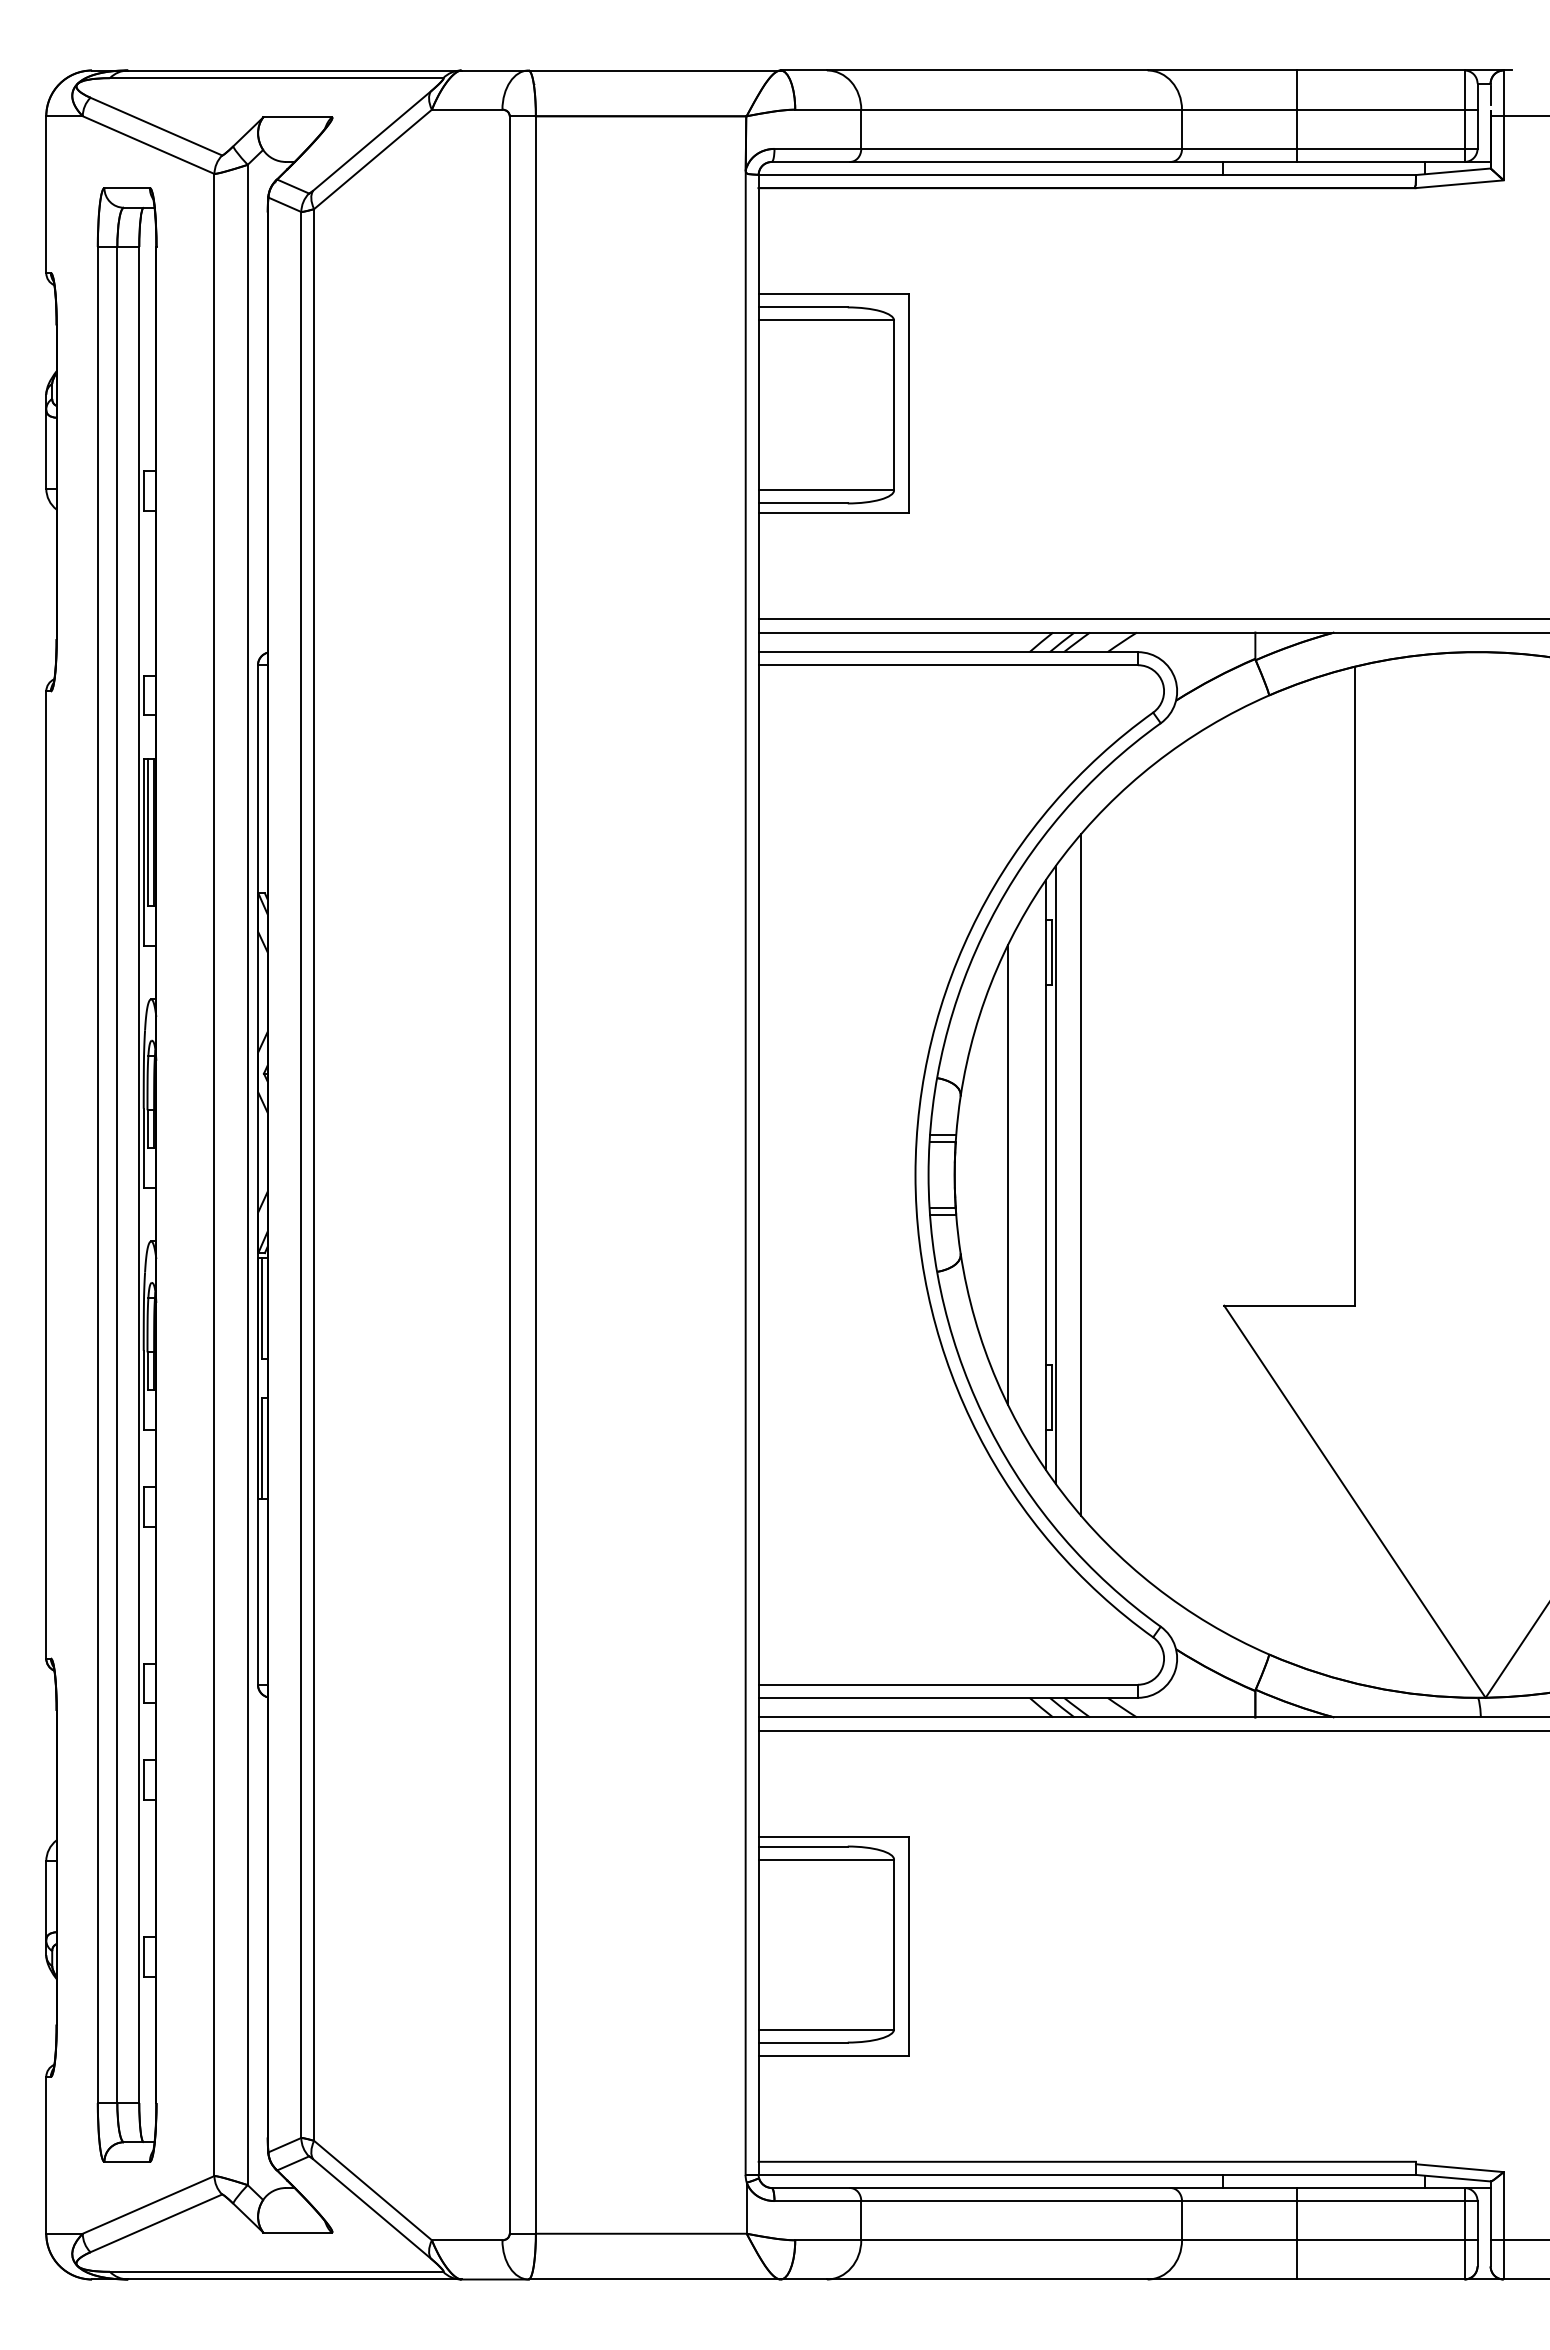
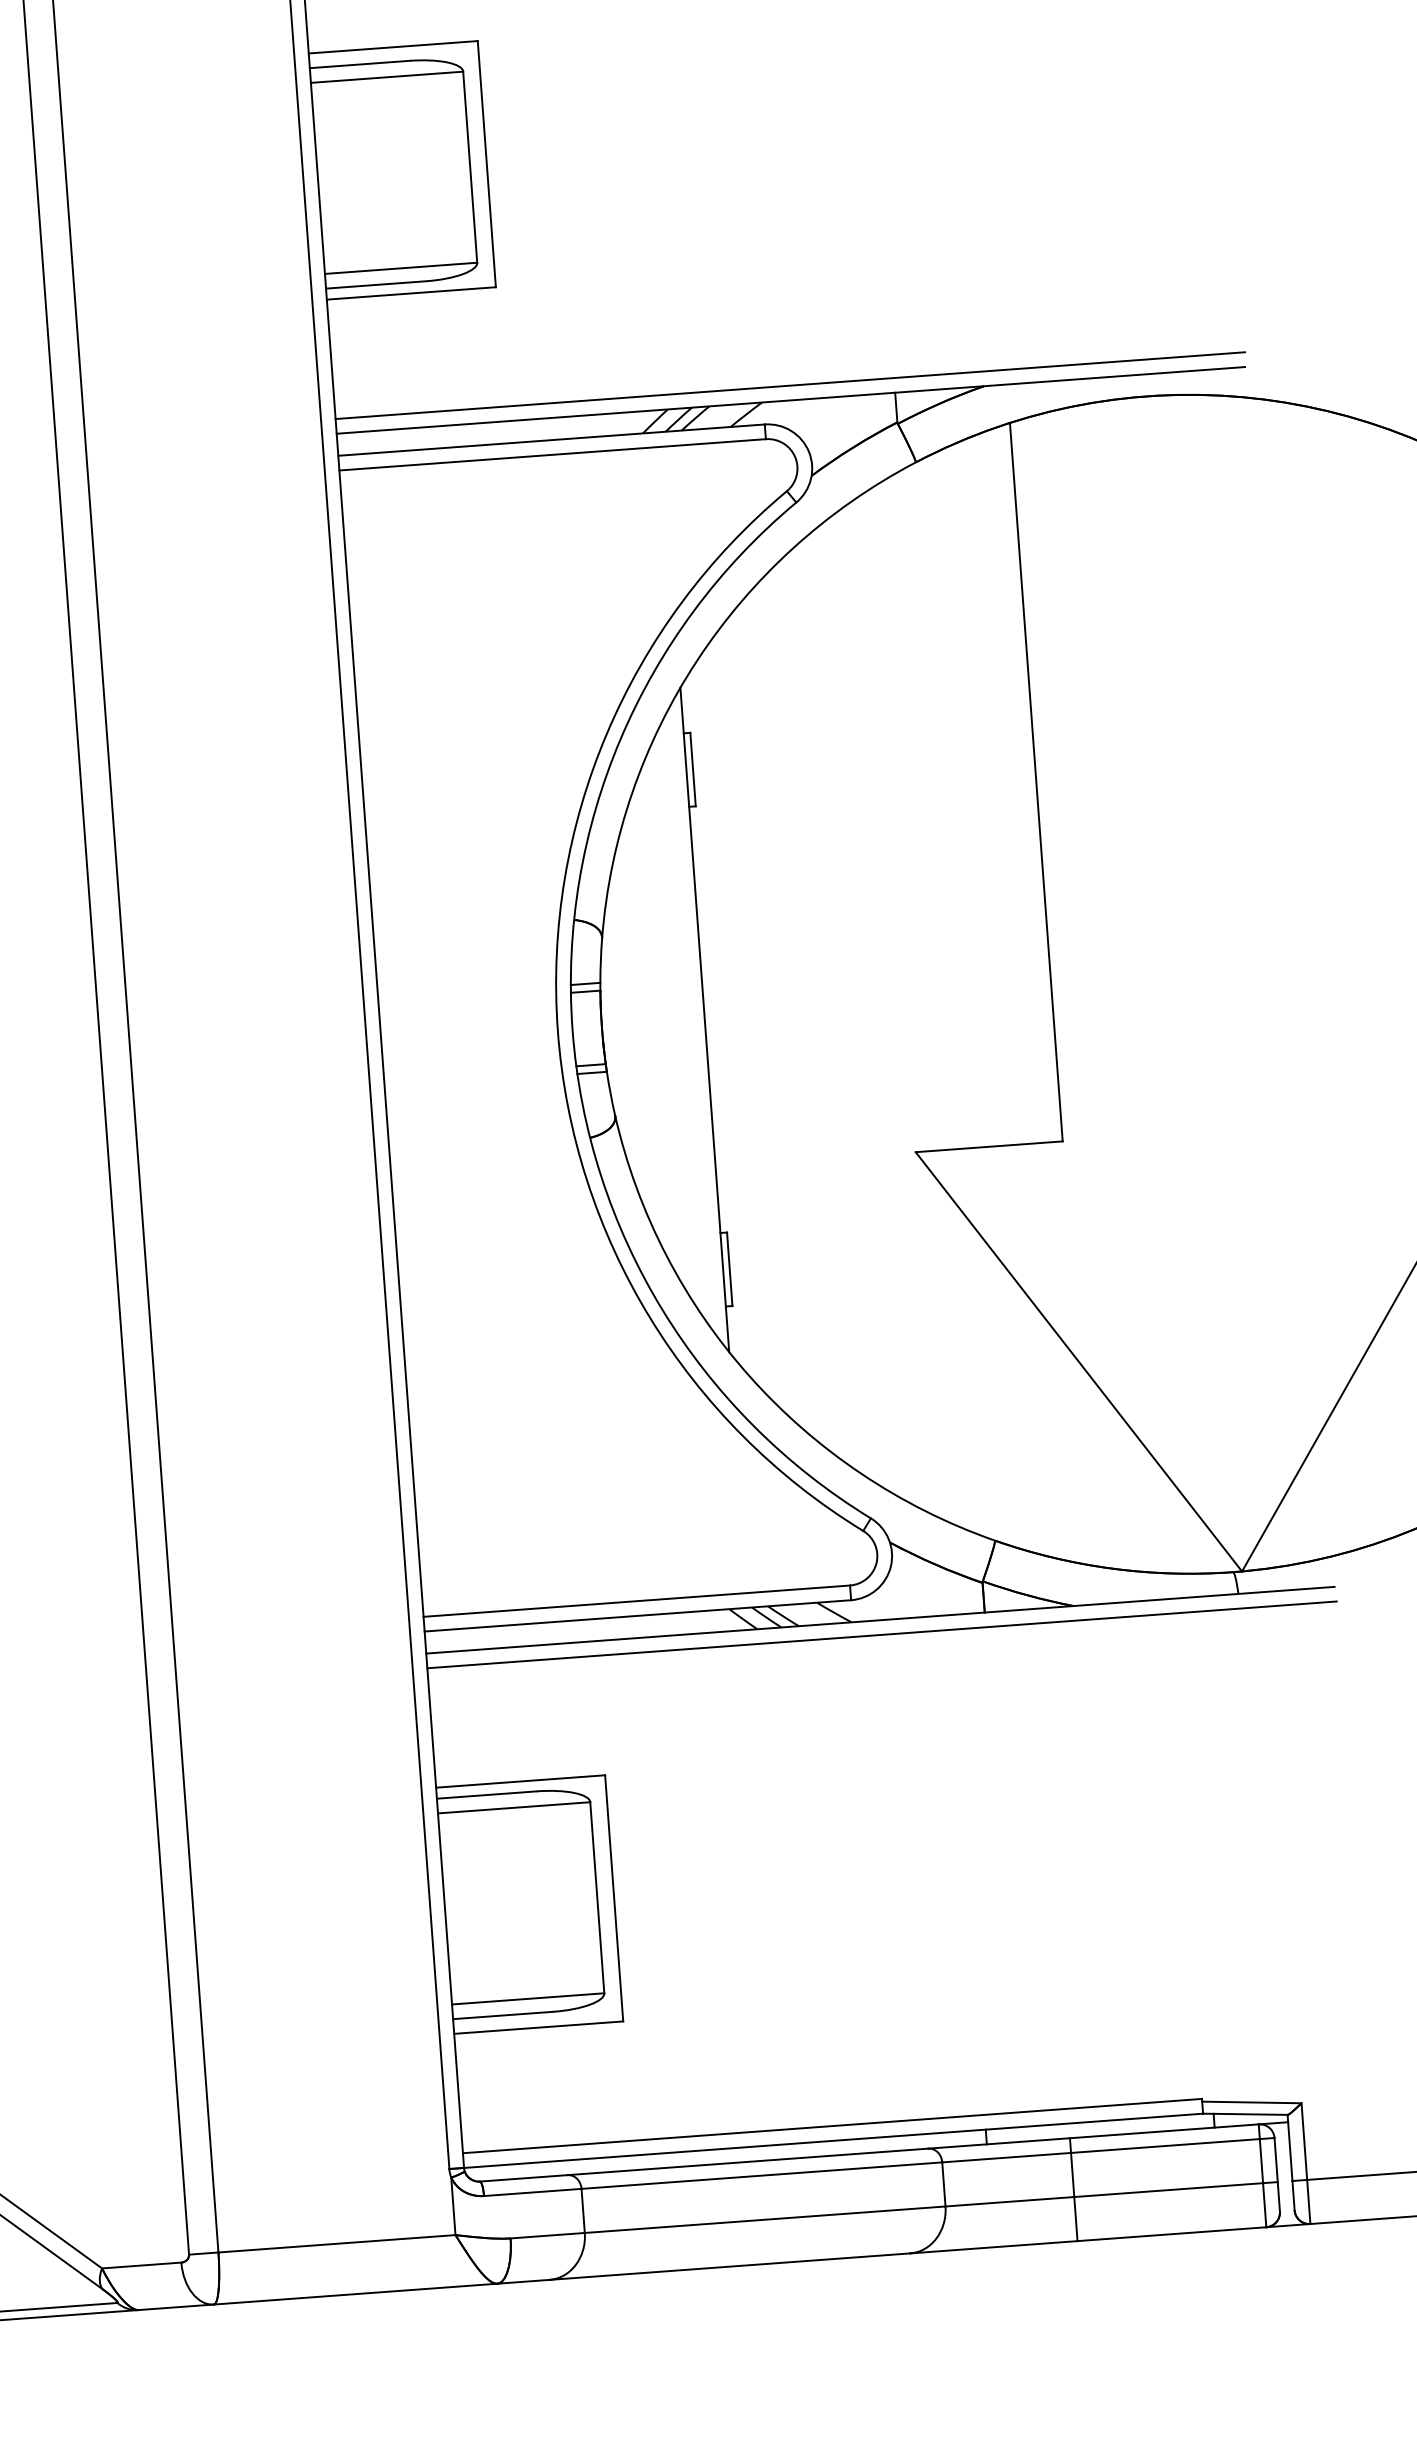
line: (1007, 1174) -> (661, 1022), removed
line: (1055, 1174) -> (715, 1018), removed
line: (1080, 1174) -> (743, 1016), removed

